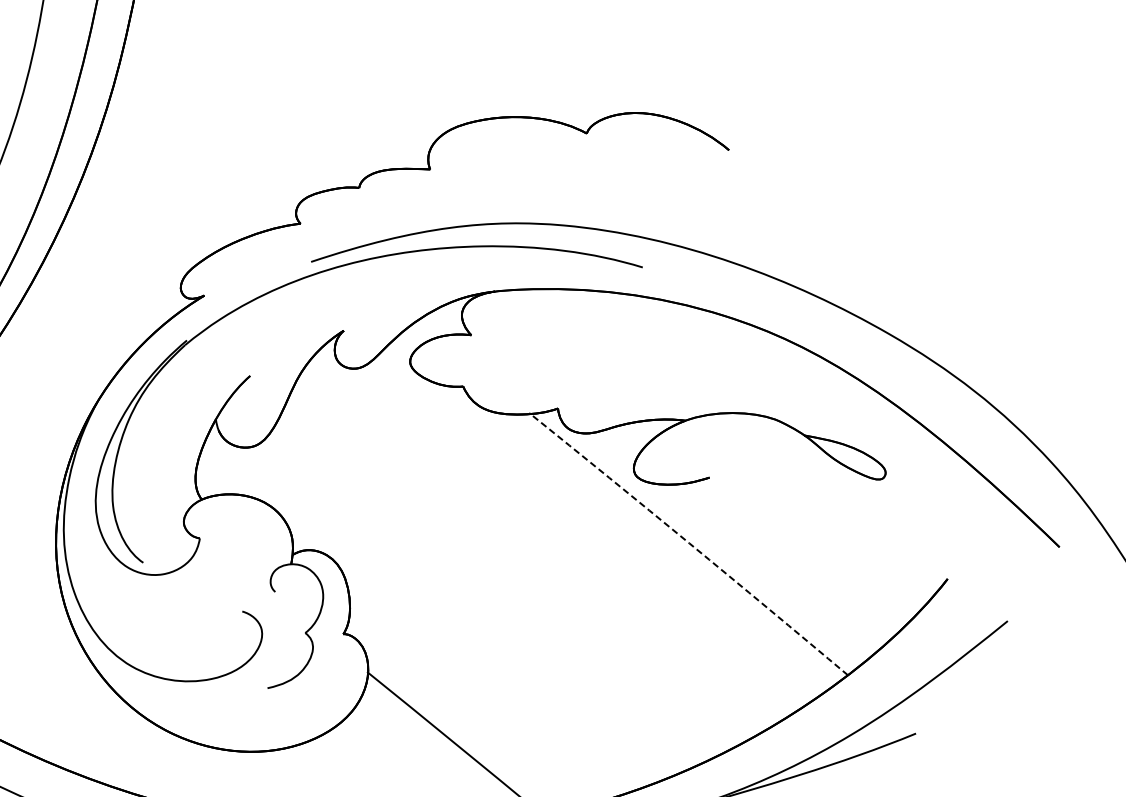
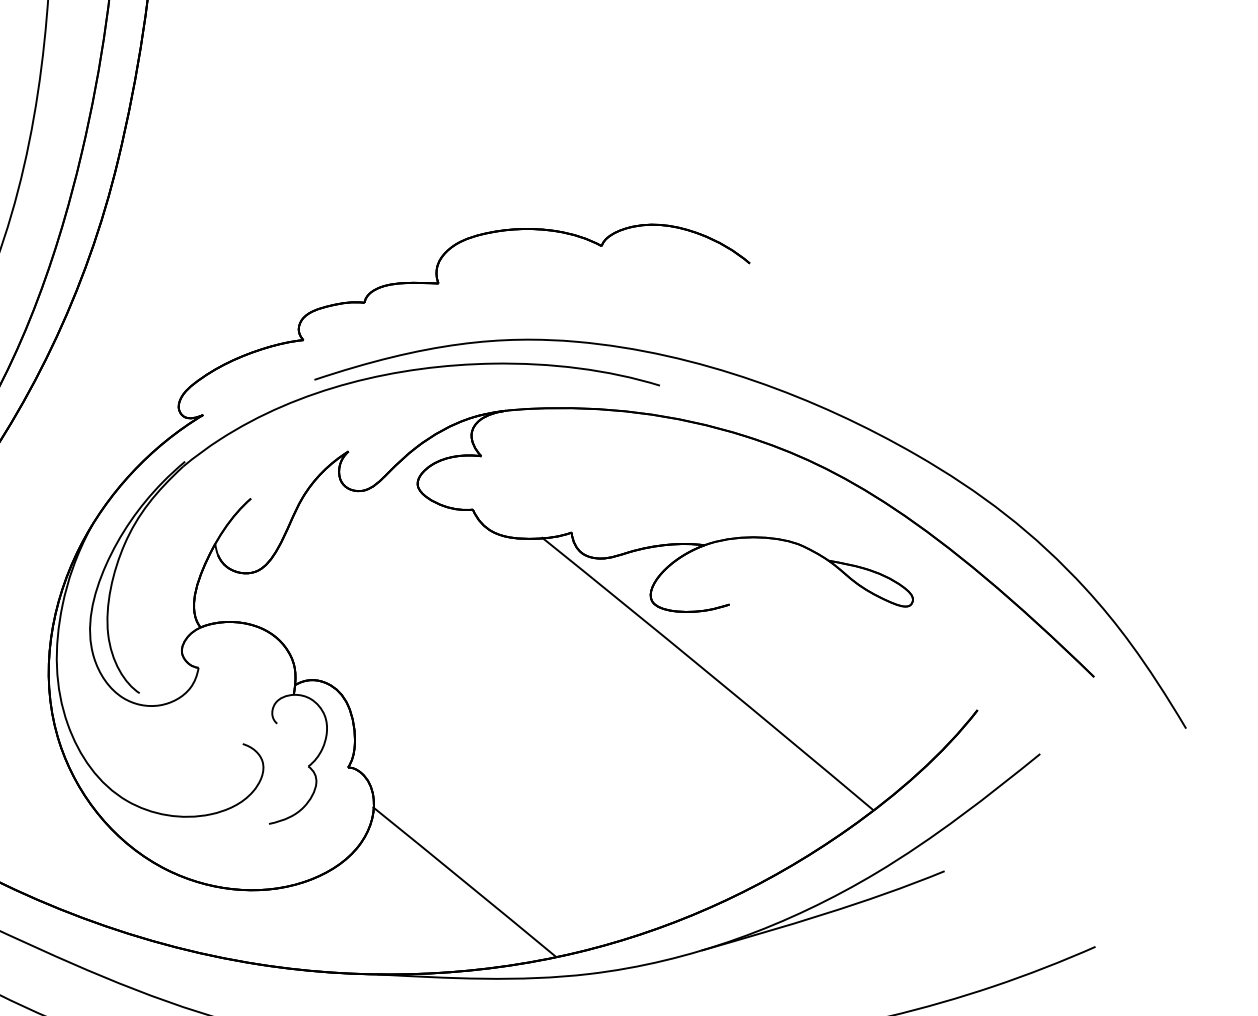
arc: (689, 542) -> (708, 672), dashed -> solid

